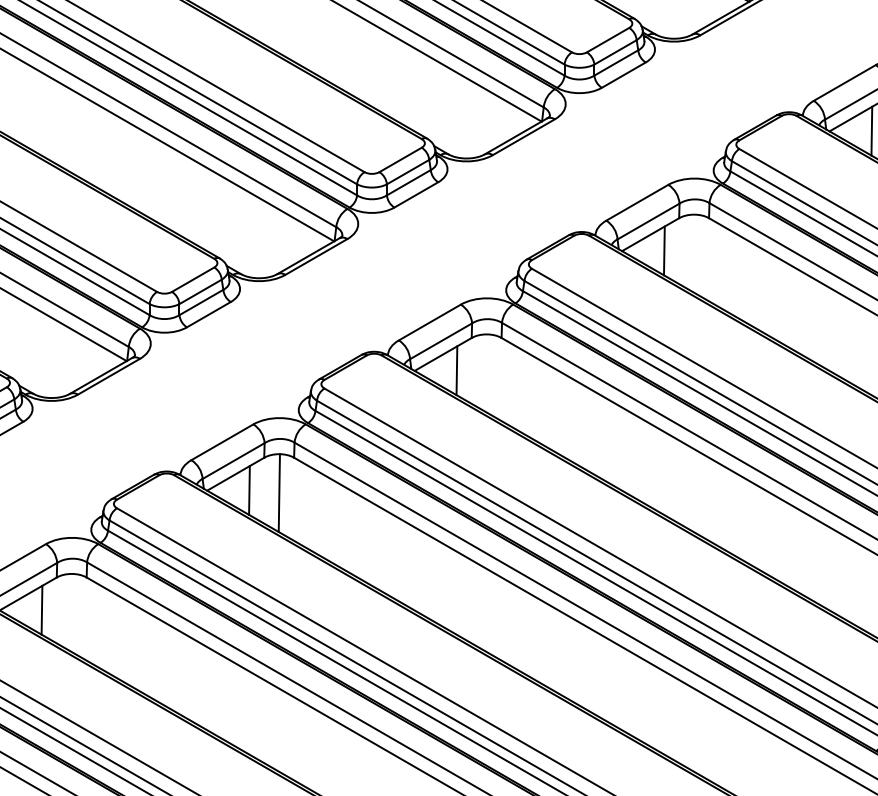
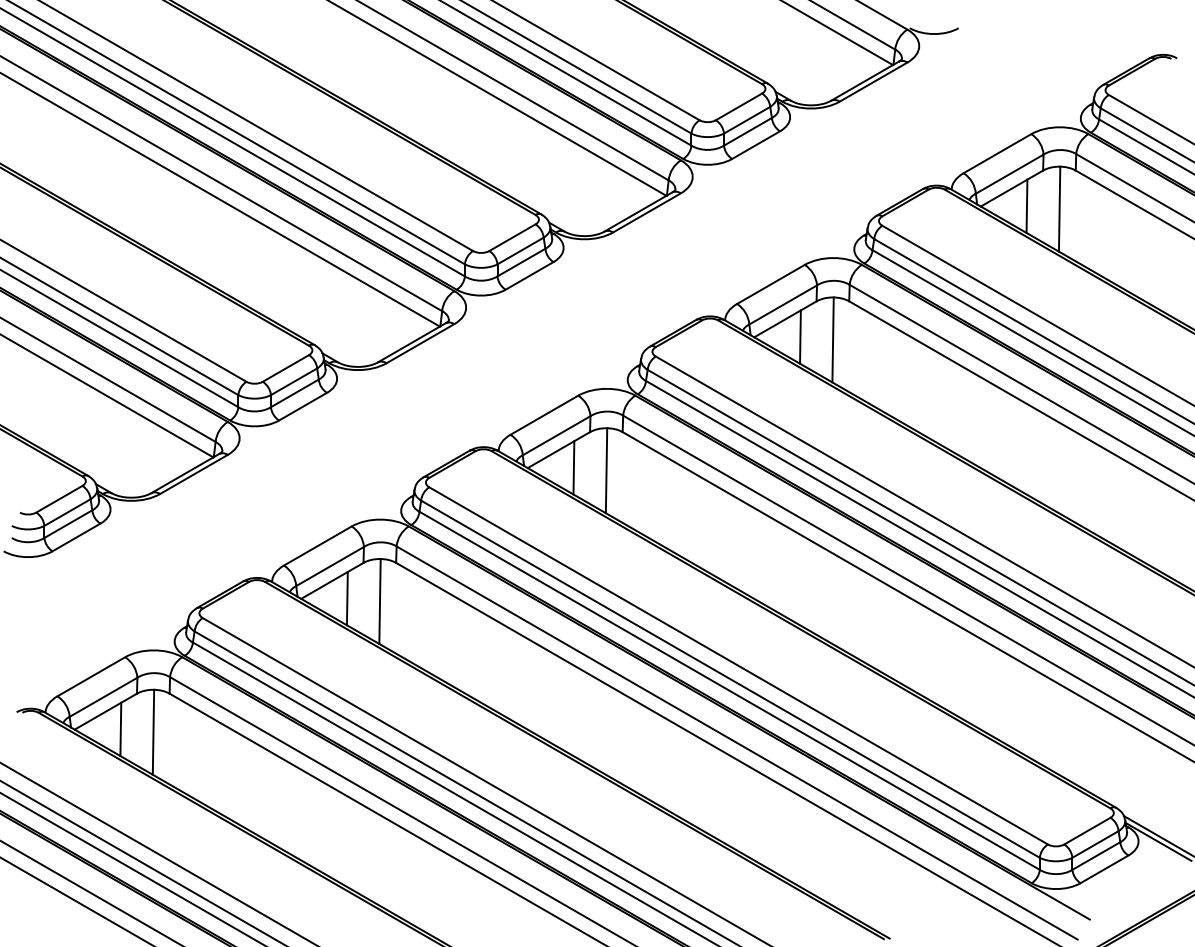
line: (693, 253) -> (832, 339), added
line: (486, 373) -> (606, 470), added
line: (71, 612) -> (153, 731), added

